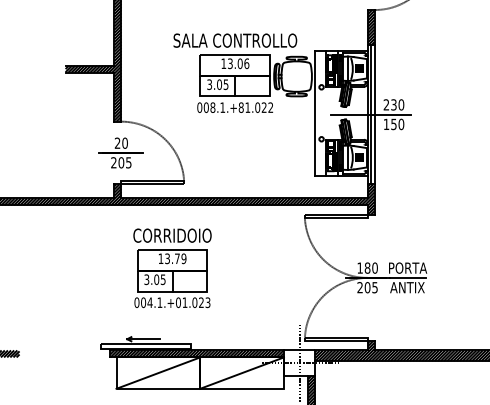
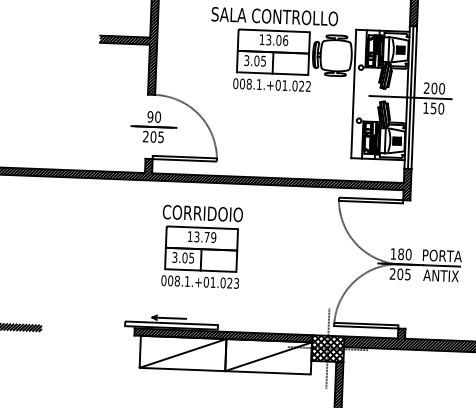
text: (393, 104) -> (433, 88), 230 -> 200
text: (240, 107) -> (277, 85), 008.1.+81.022 -> 008.1.+01.022
text: (117, 142) -> (150, 116), 20 -> 90
text: (149, 302) -> (176, 280), 004.1.+01.023 -> 008.1.+01.023
hatch: (299, 362) -> (327, 348), added

